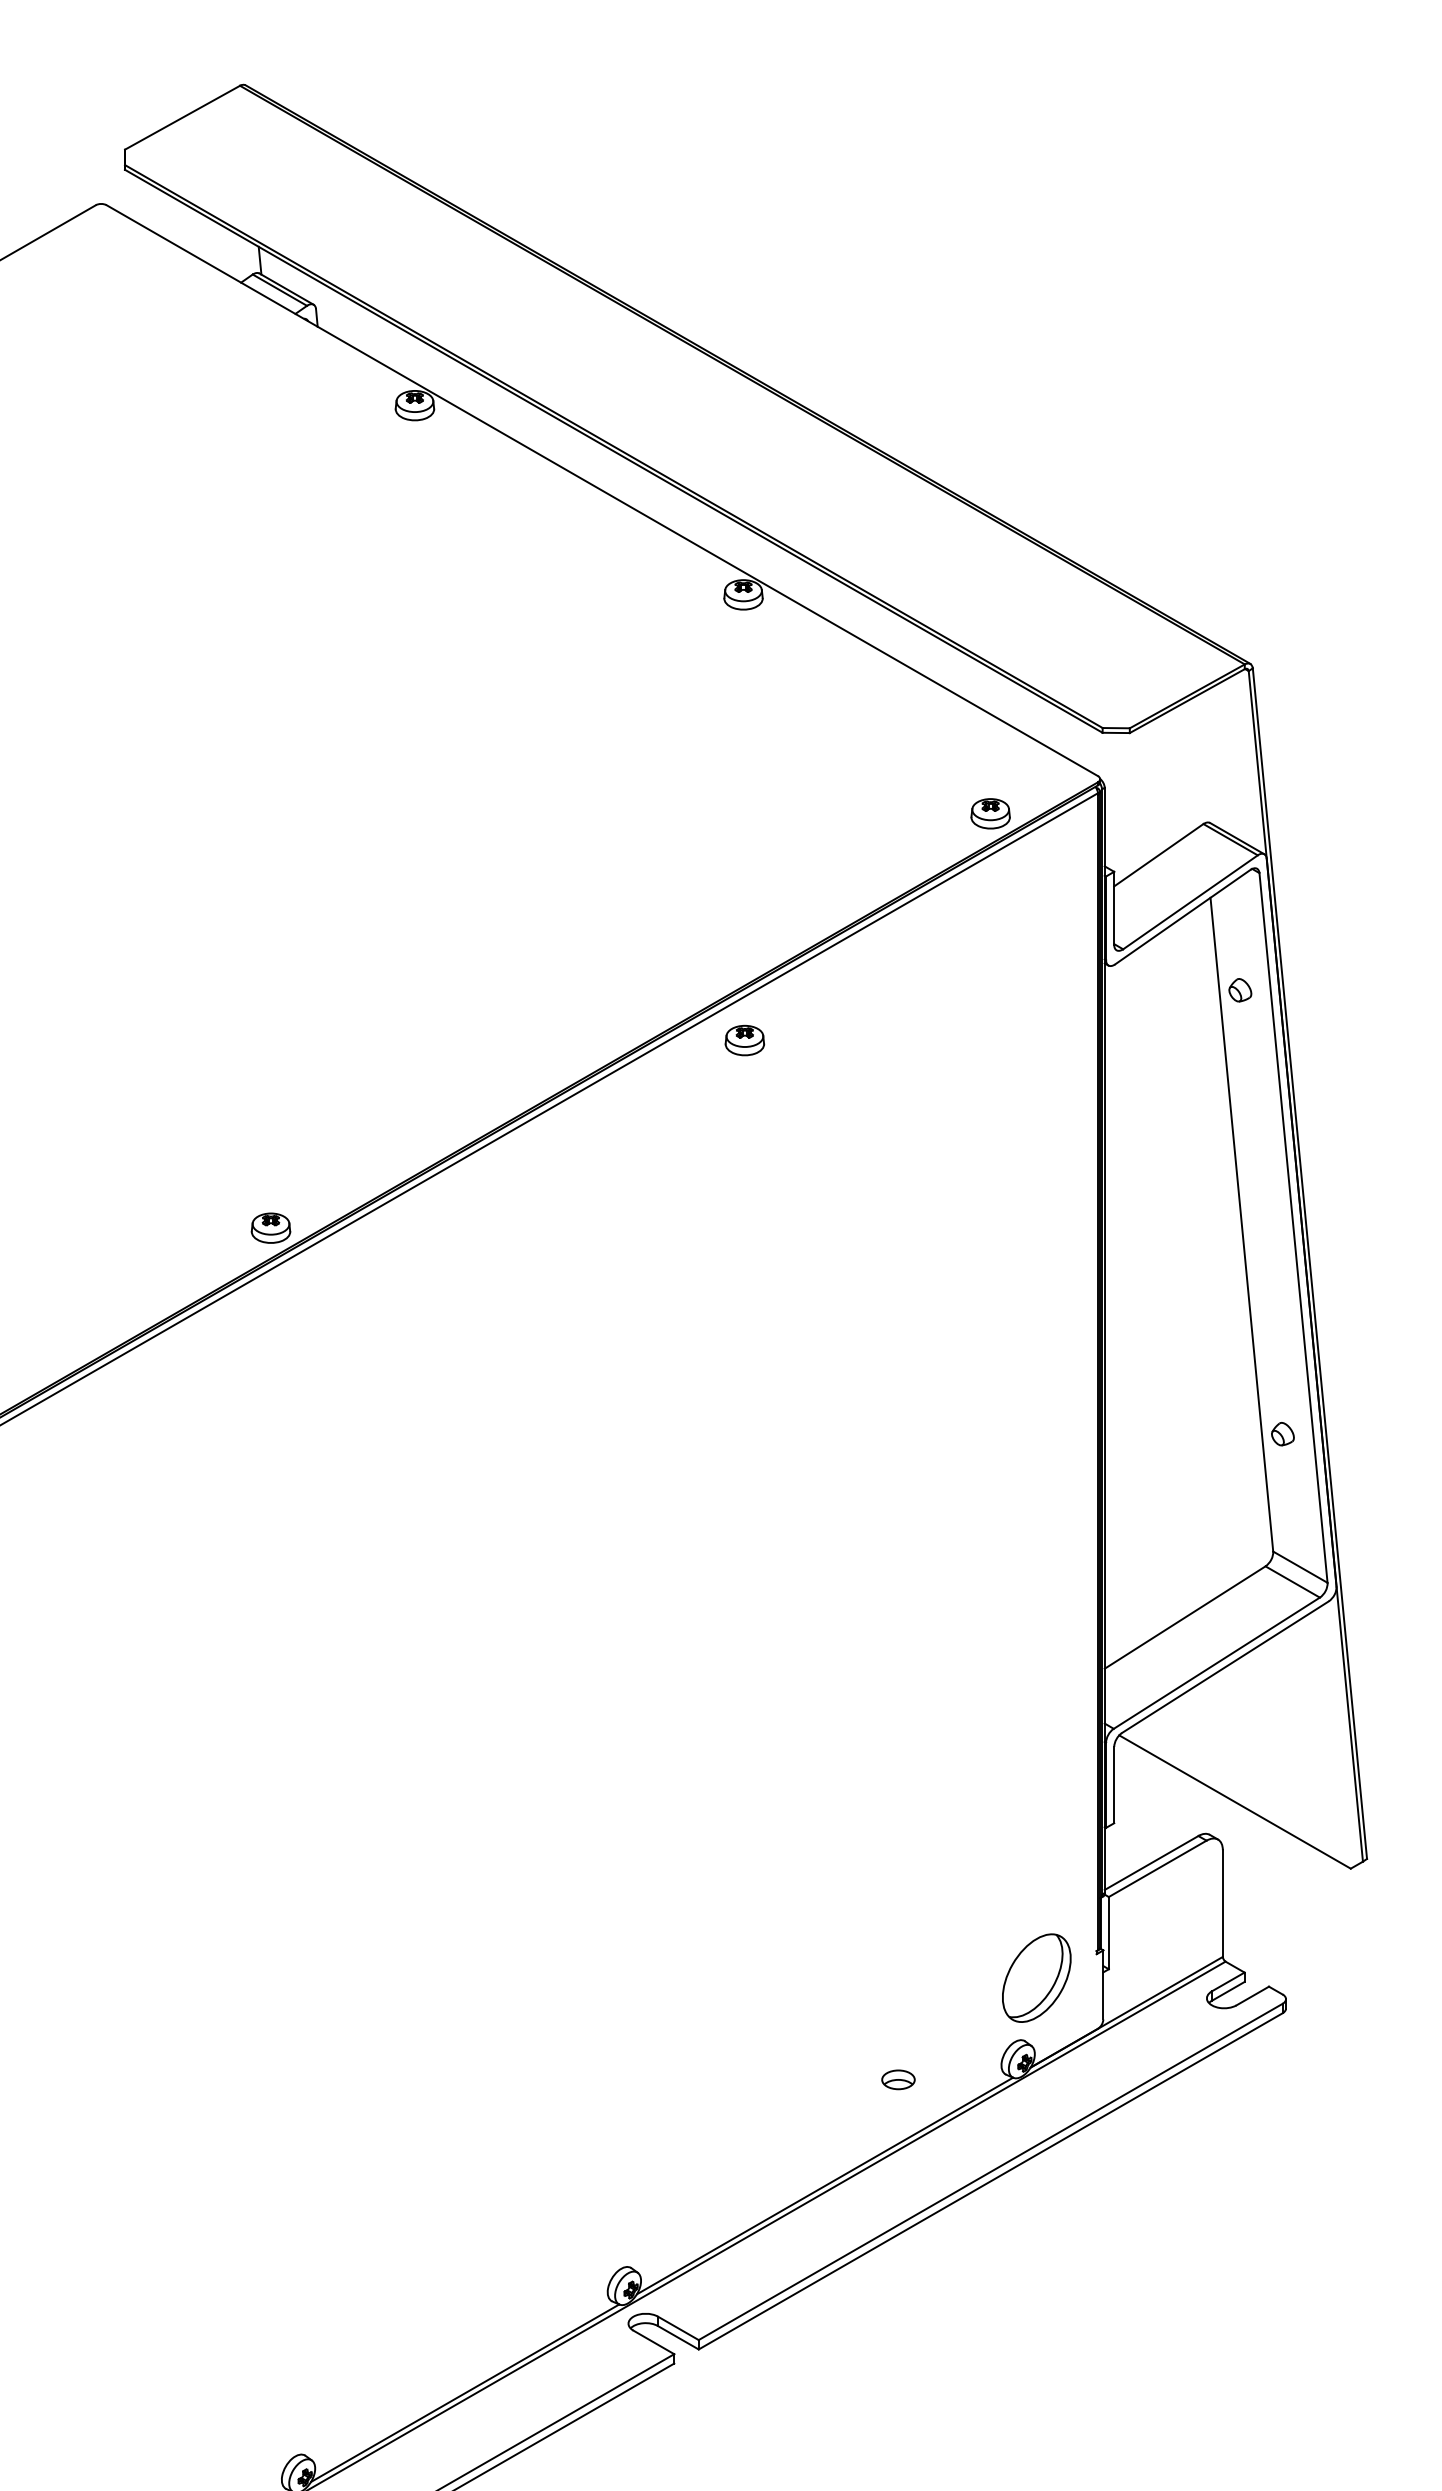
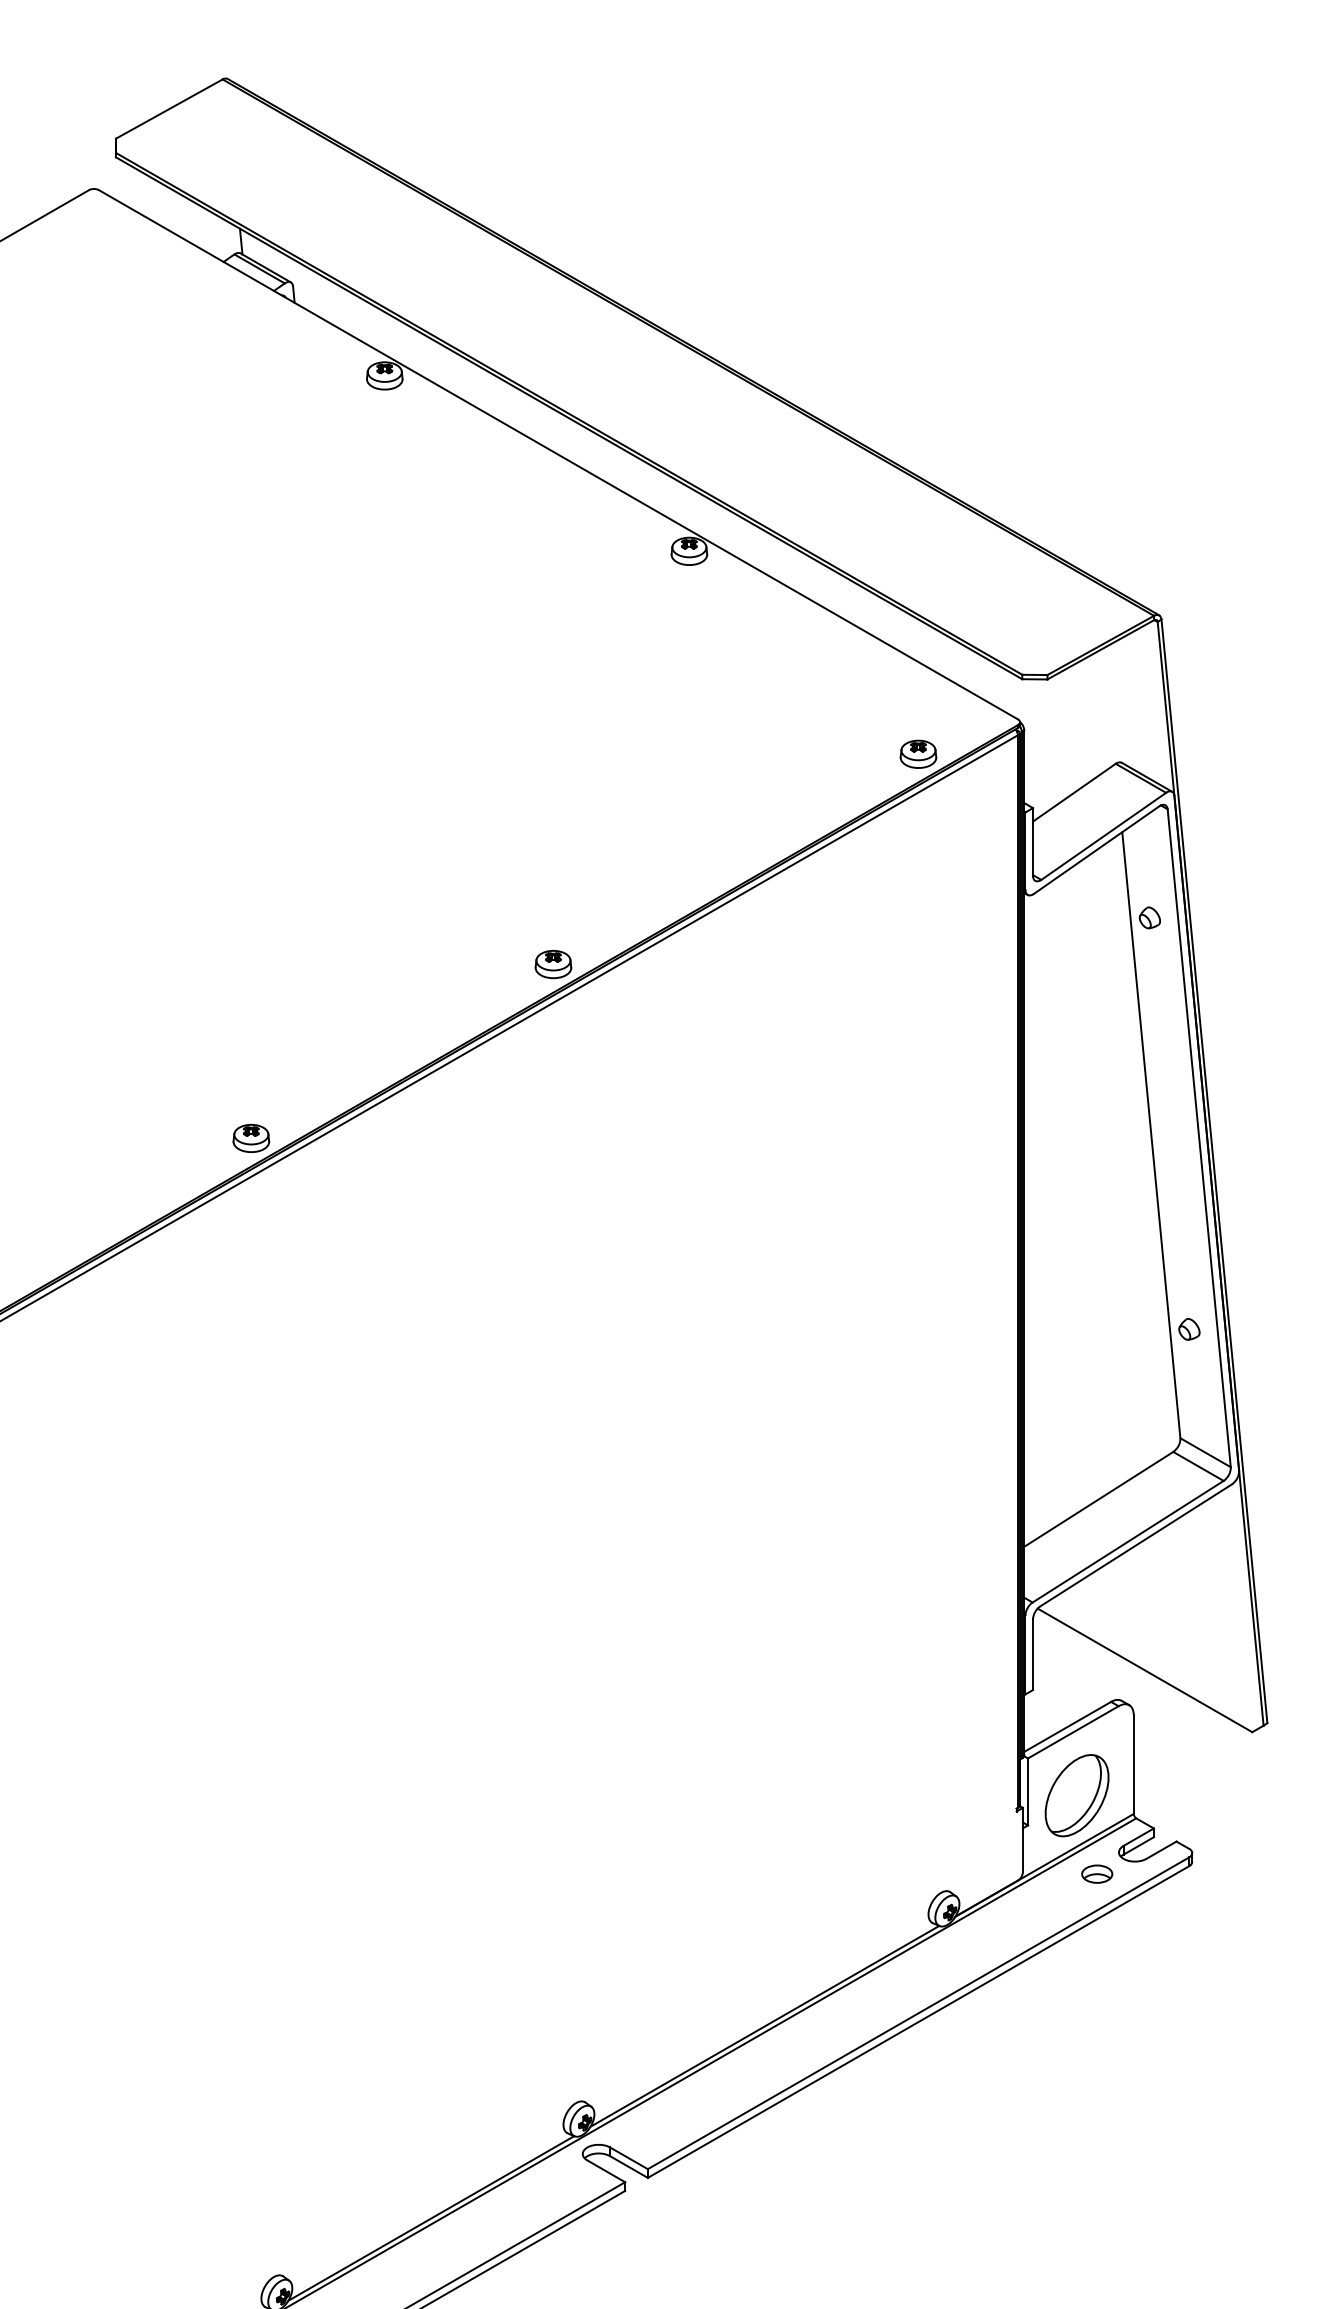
part: (744, 1040) -> (553, 964), moved
part: (1036, 1977) -> (1076, 1795), moved
part: (898, 2079) -> (1097, 1873), moved

